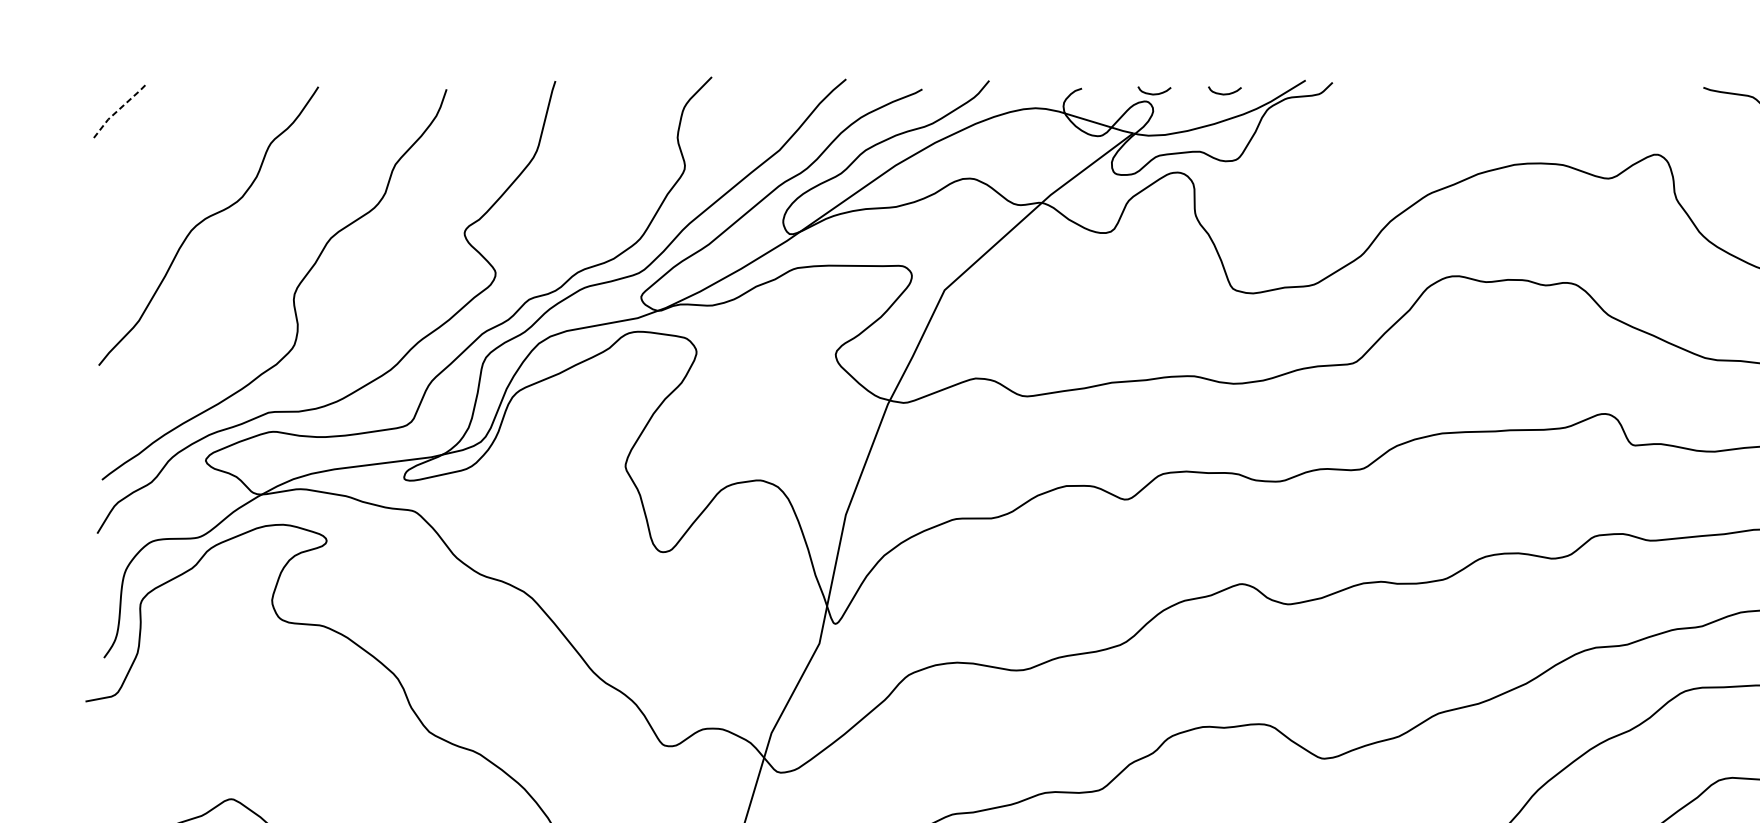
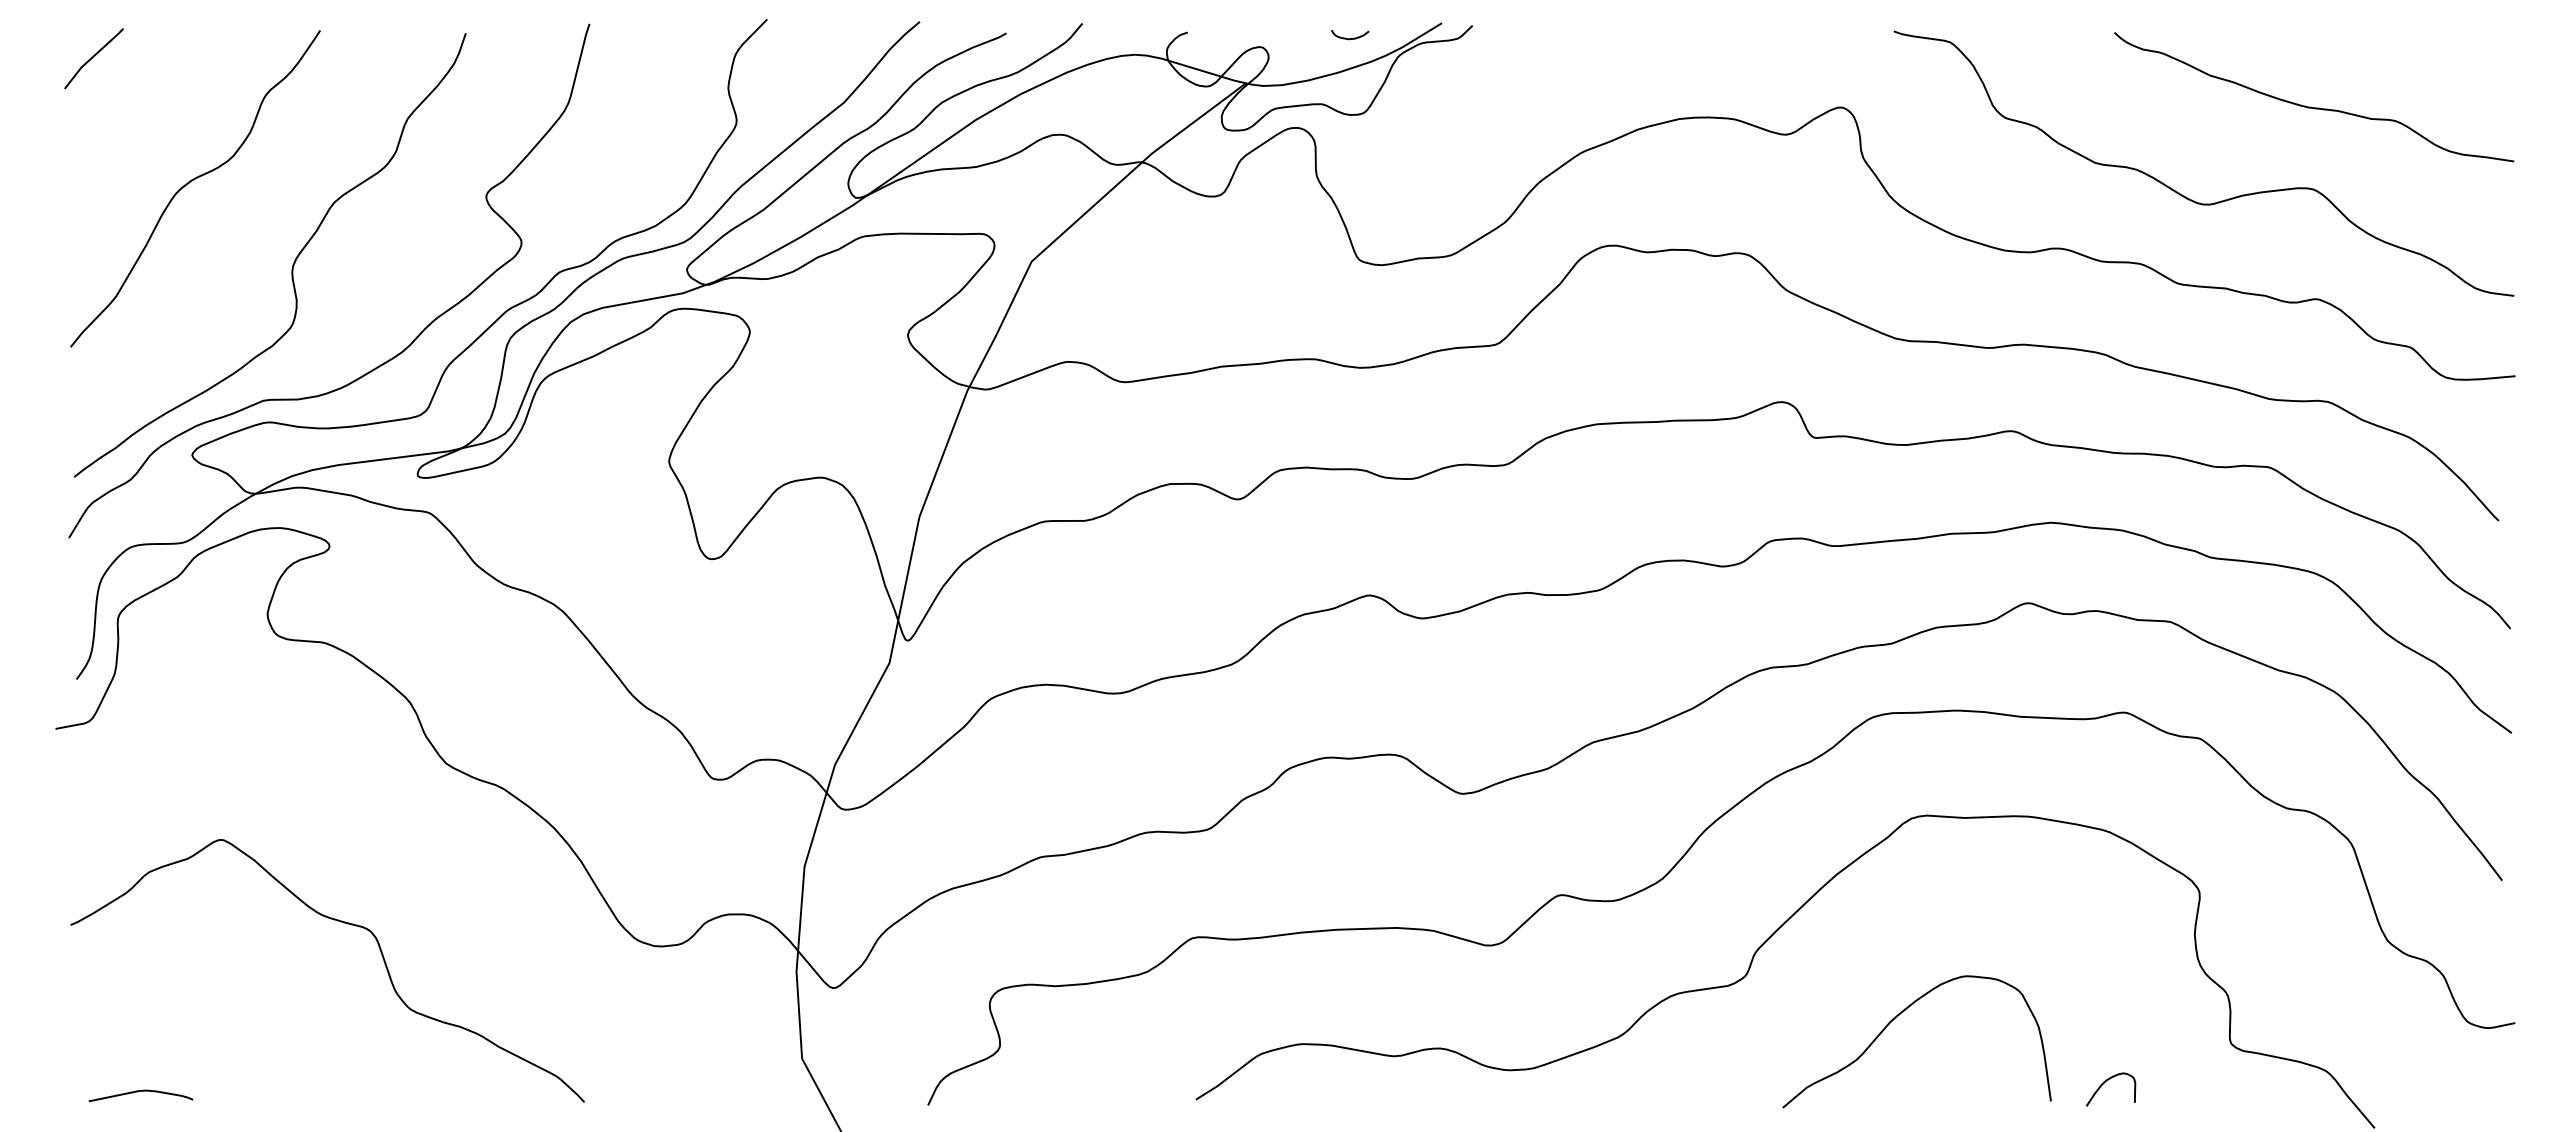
curve: (1154, 93) -> (1270, 38), removed
line: (118, 110) -> (92, 57), dashed -> solid

